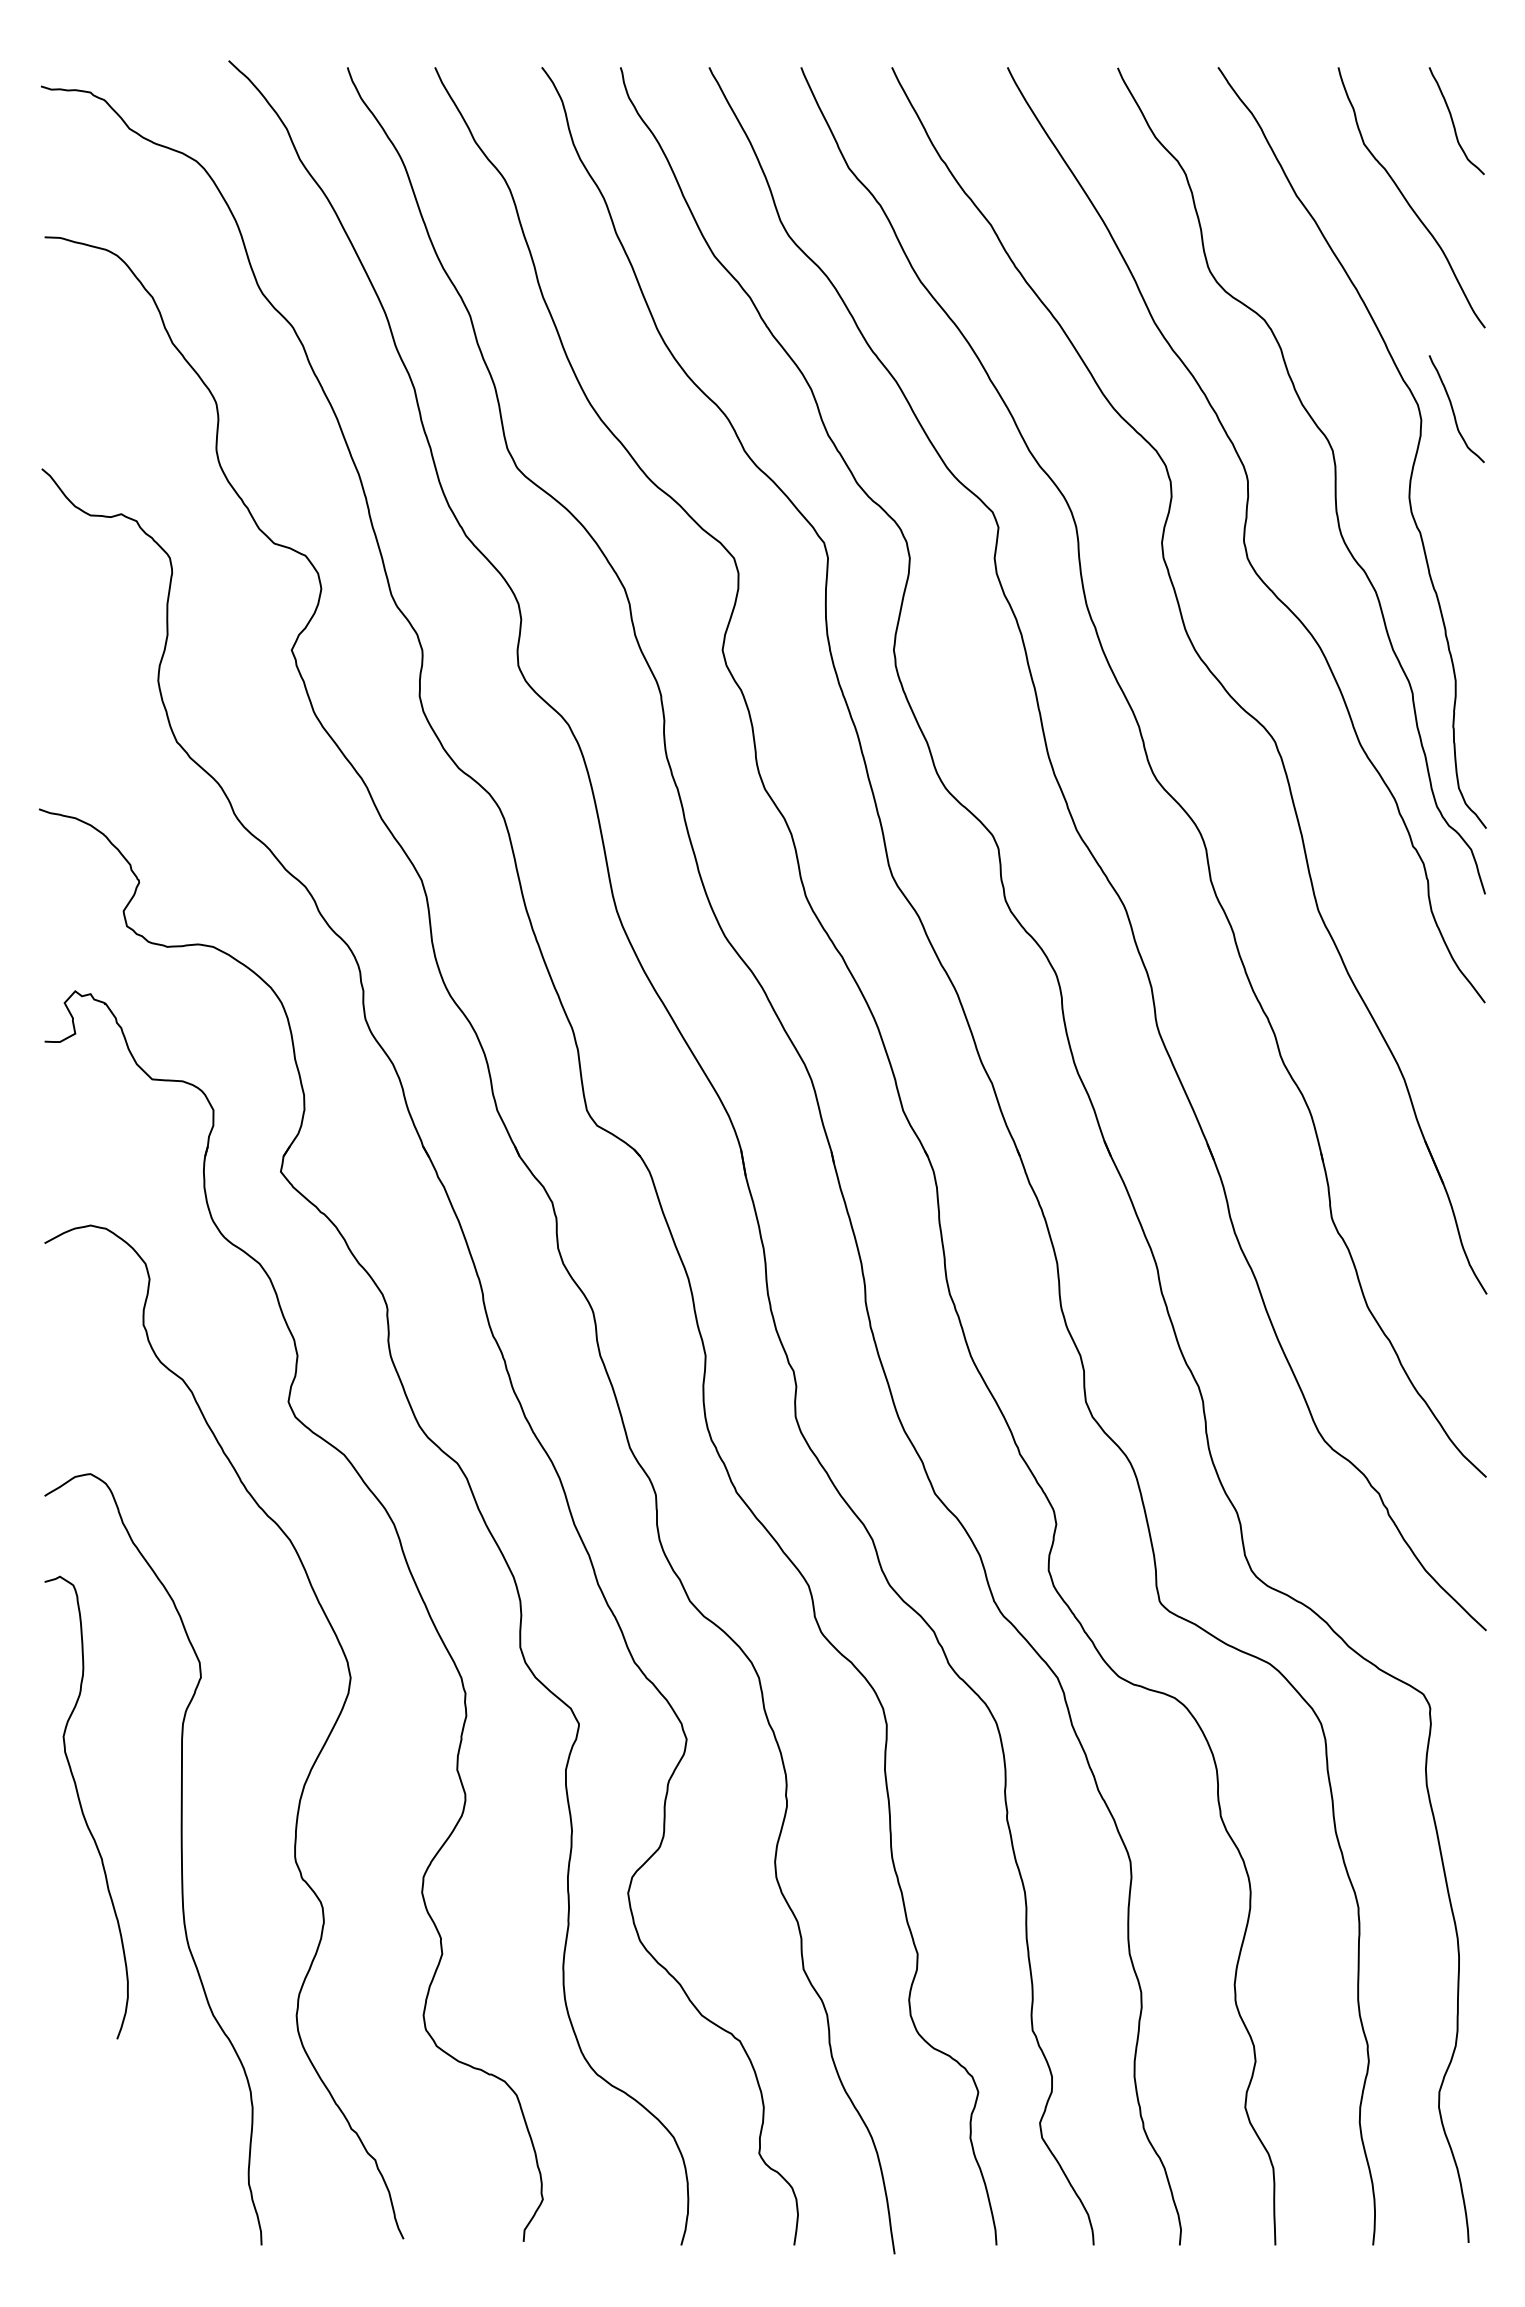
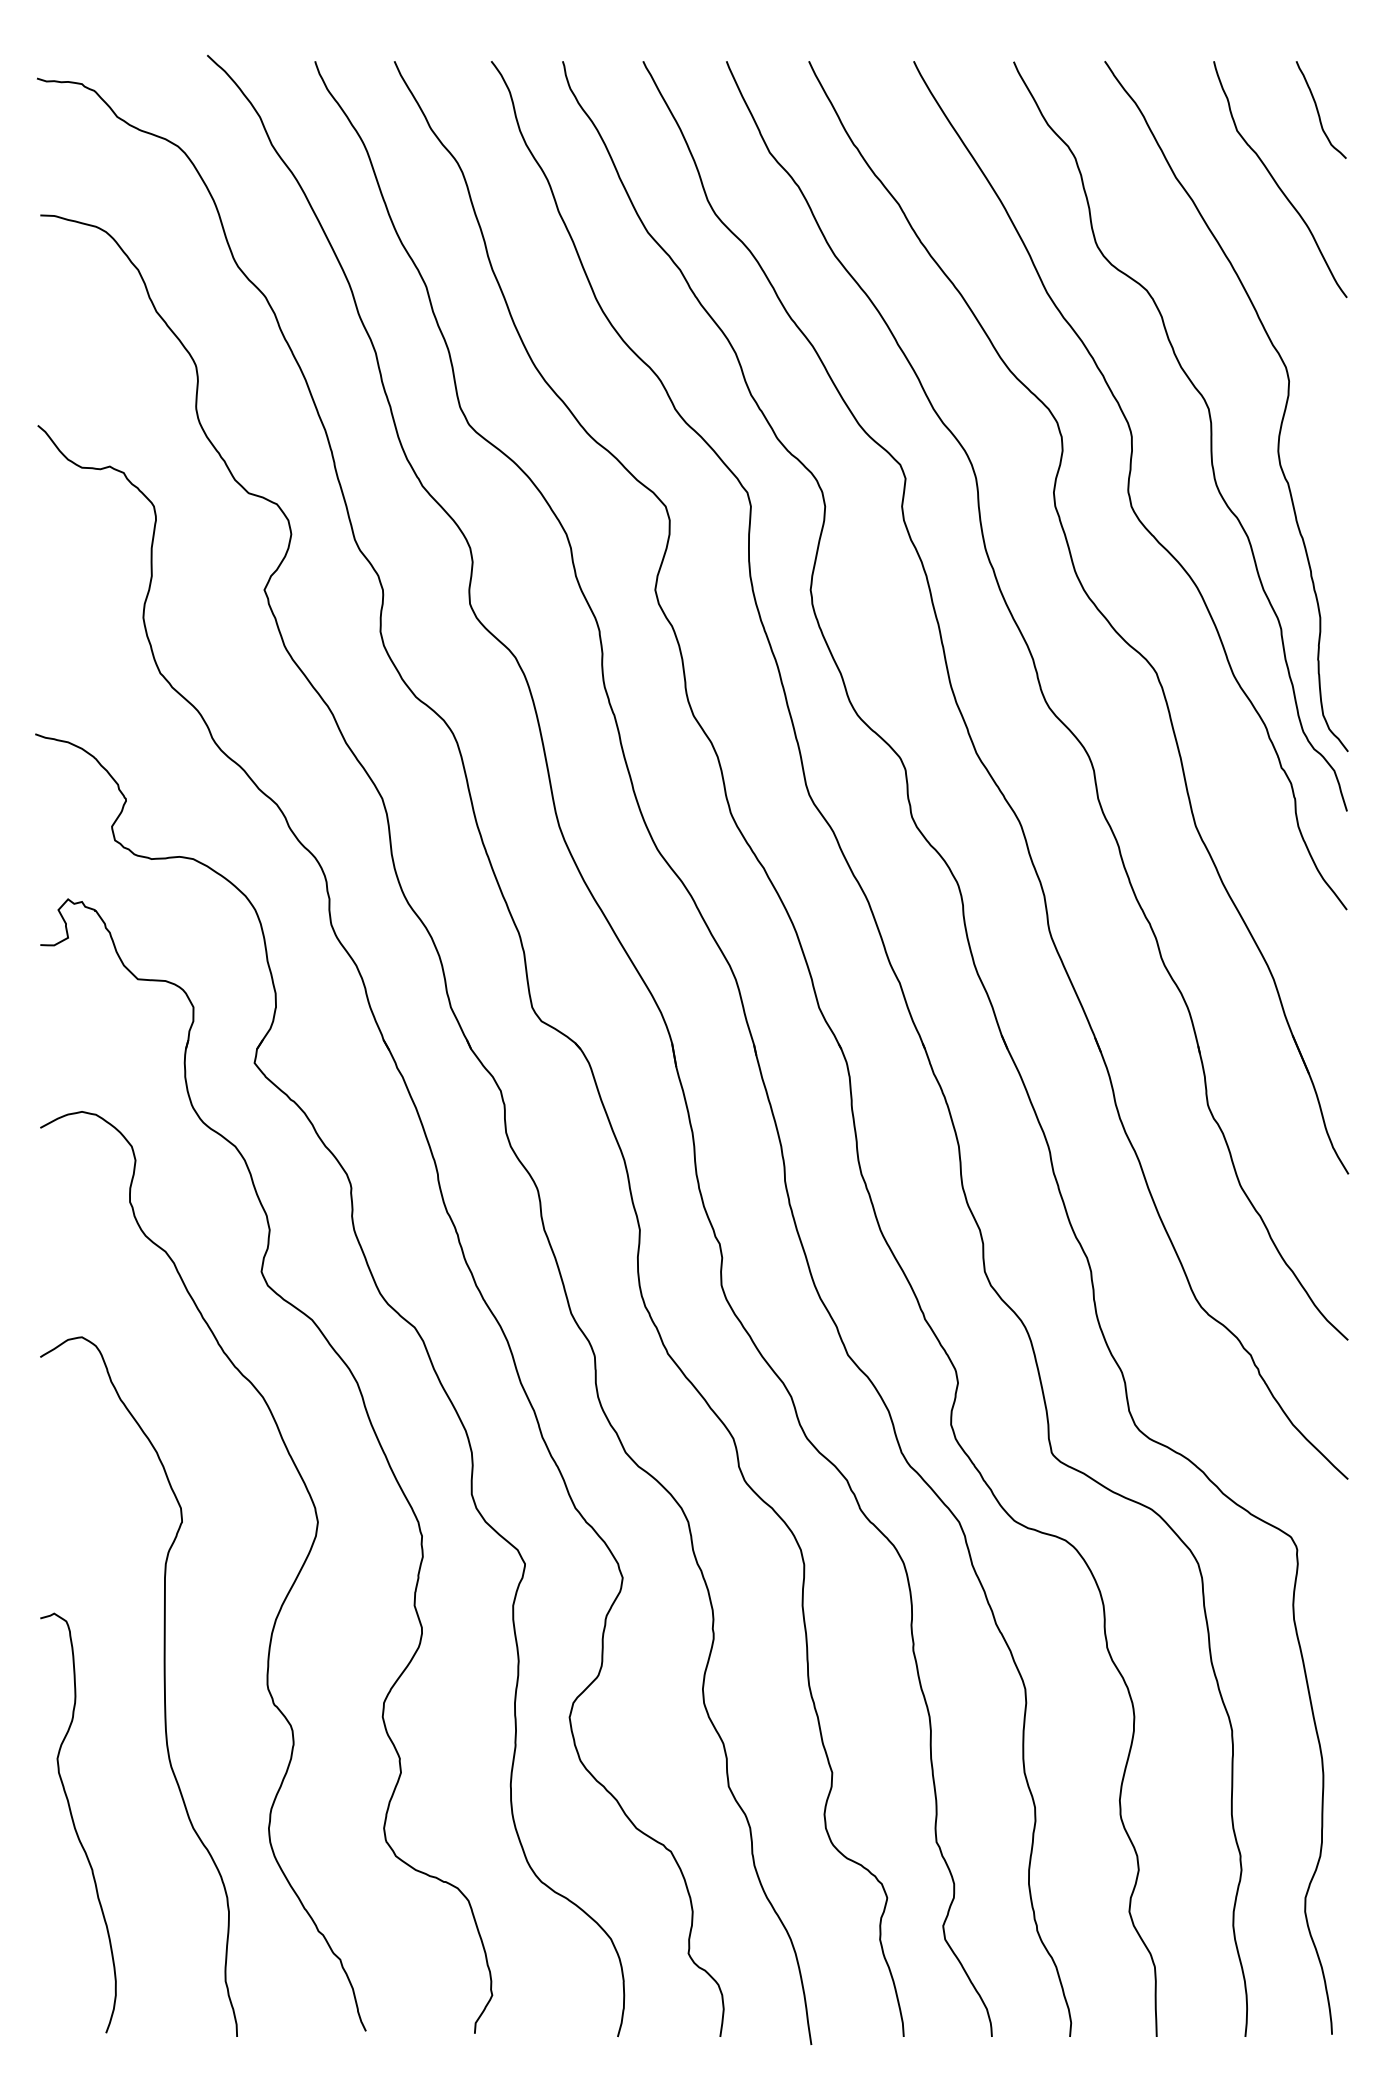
curve: (1454, 411) -> (1319, 373), removed
curve: (82, 1807) -> (74, 1822), moved

